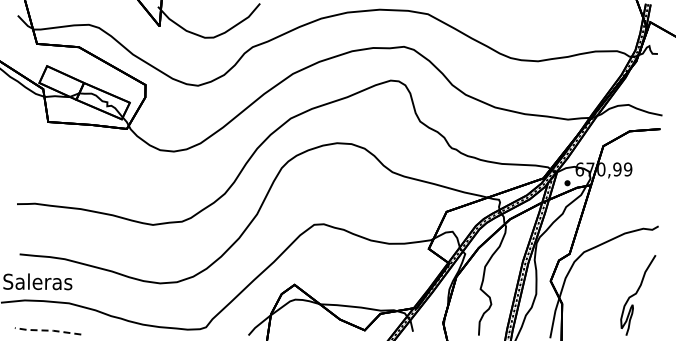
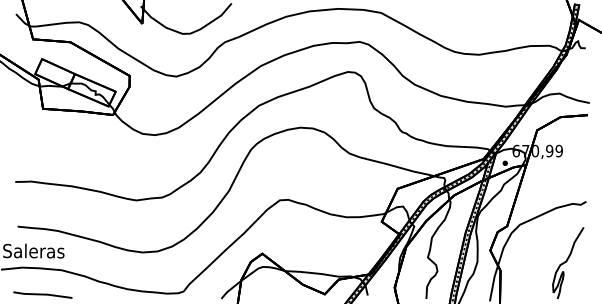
line: (47, 330) -> (42, 294), dashed -> solid

